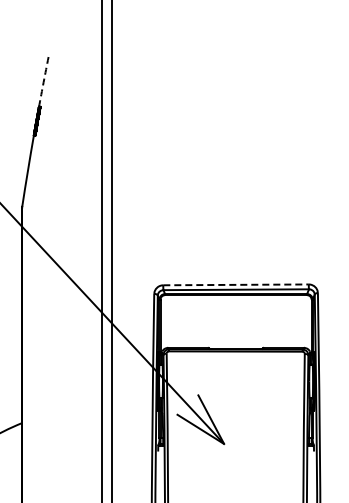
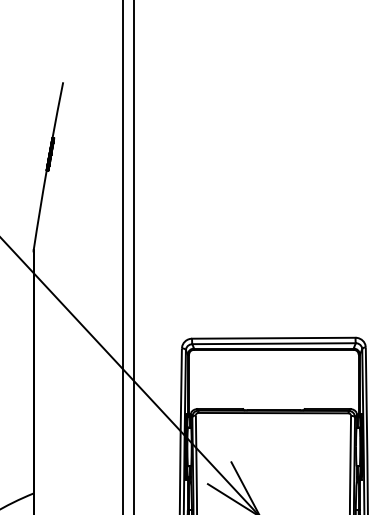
arc: (43, 82) -> (57, 110), dashed -> solid
line: (236, 284) -> (274, 337), dashed -> solid

